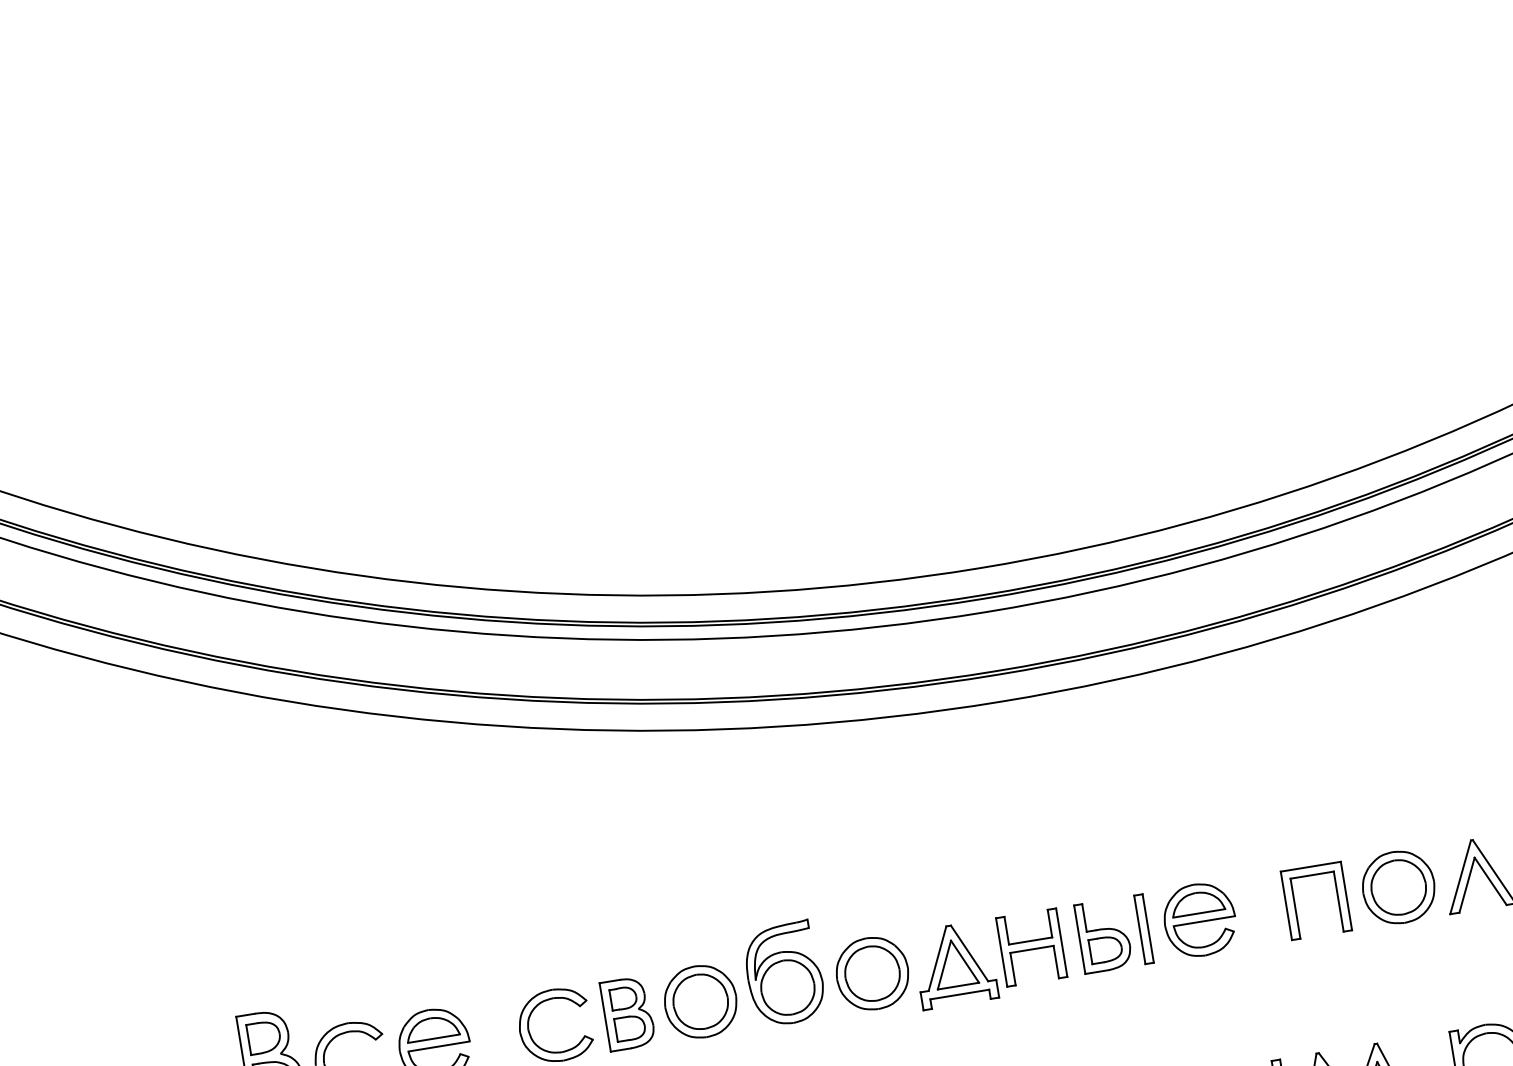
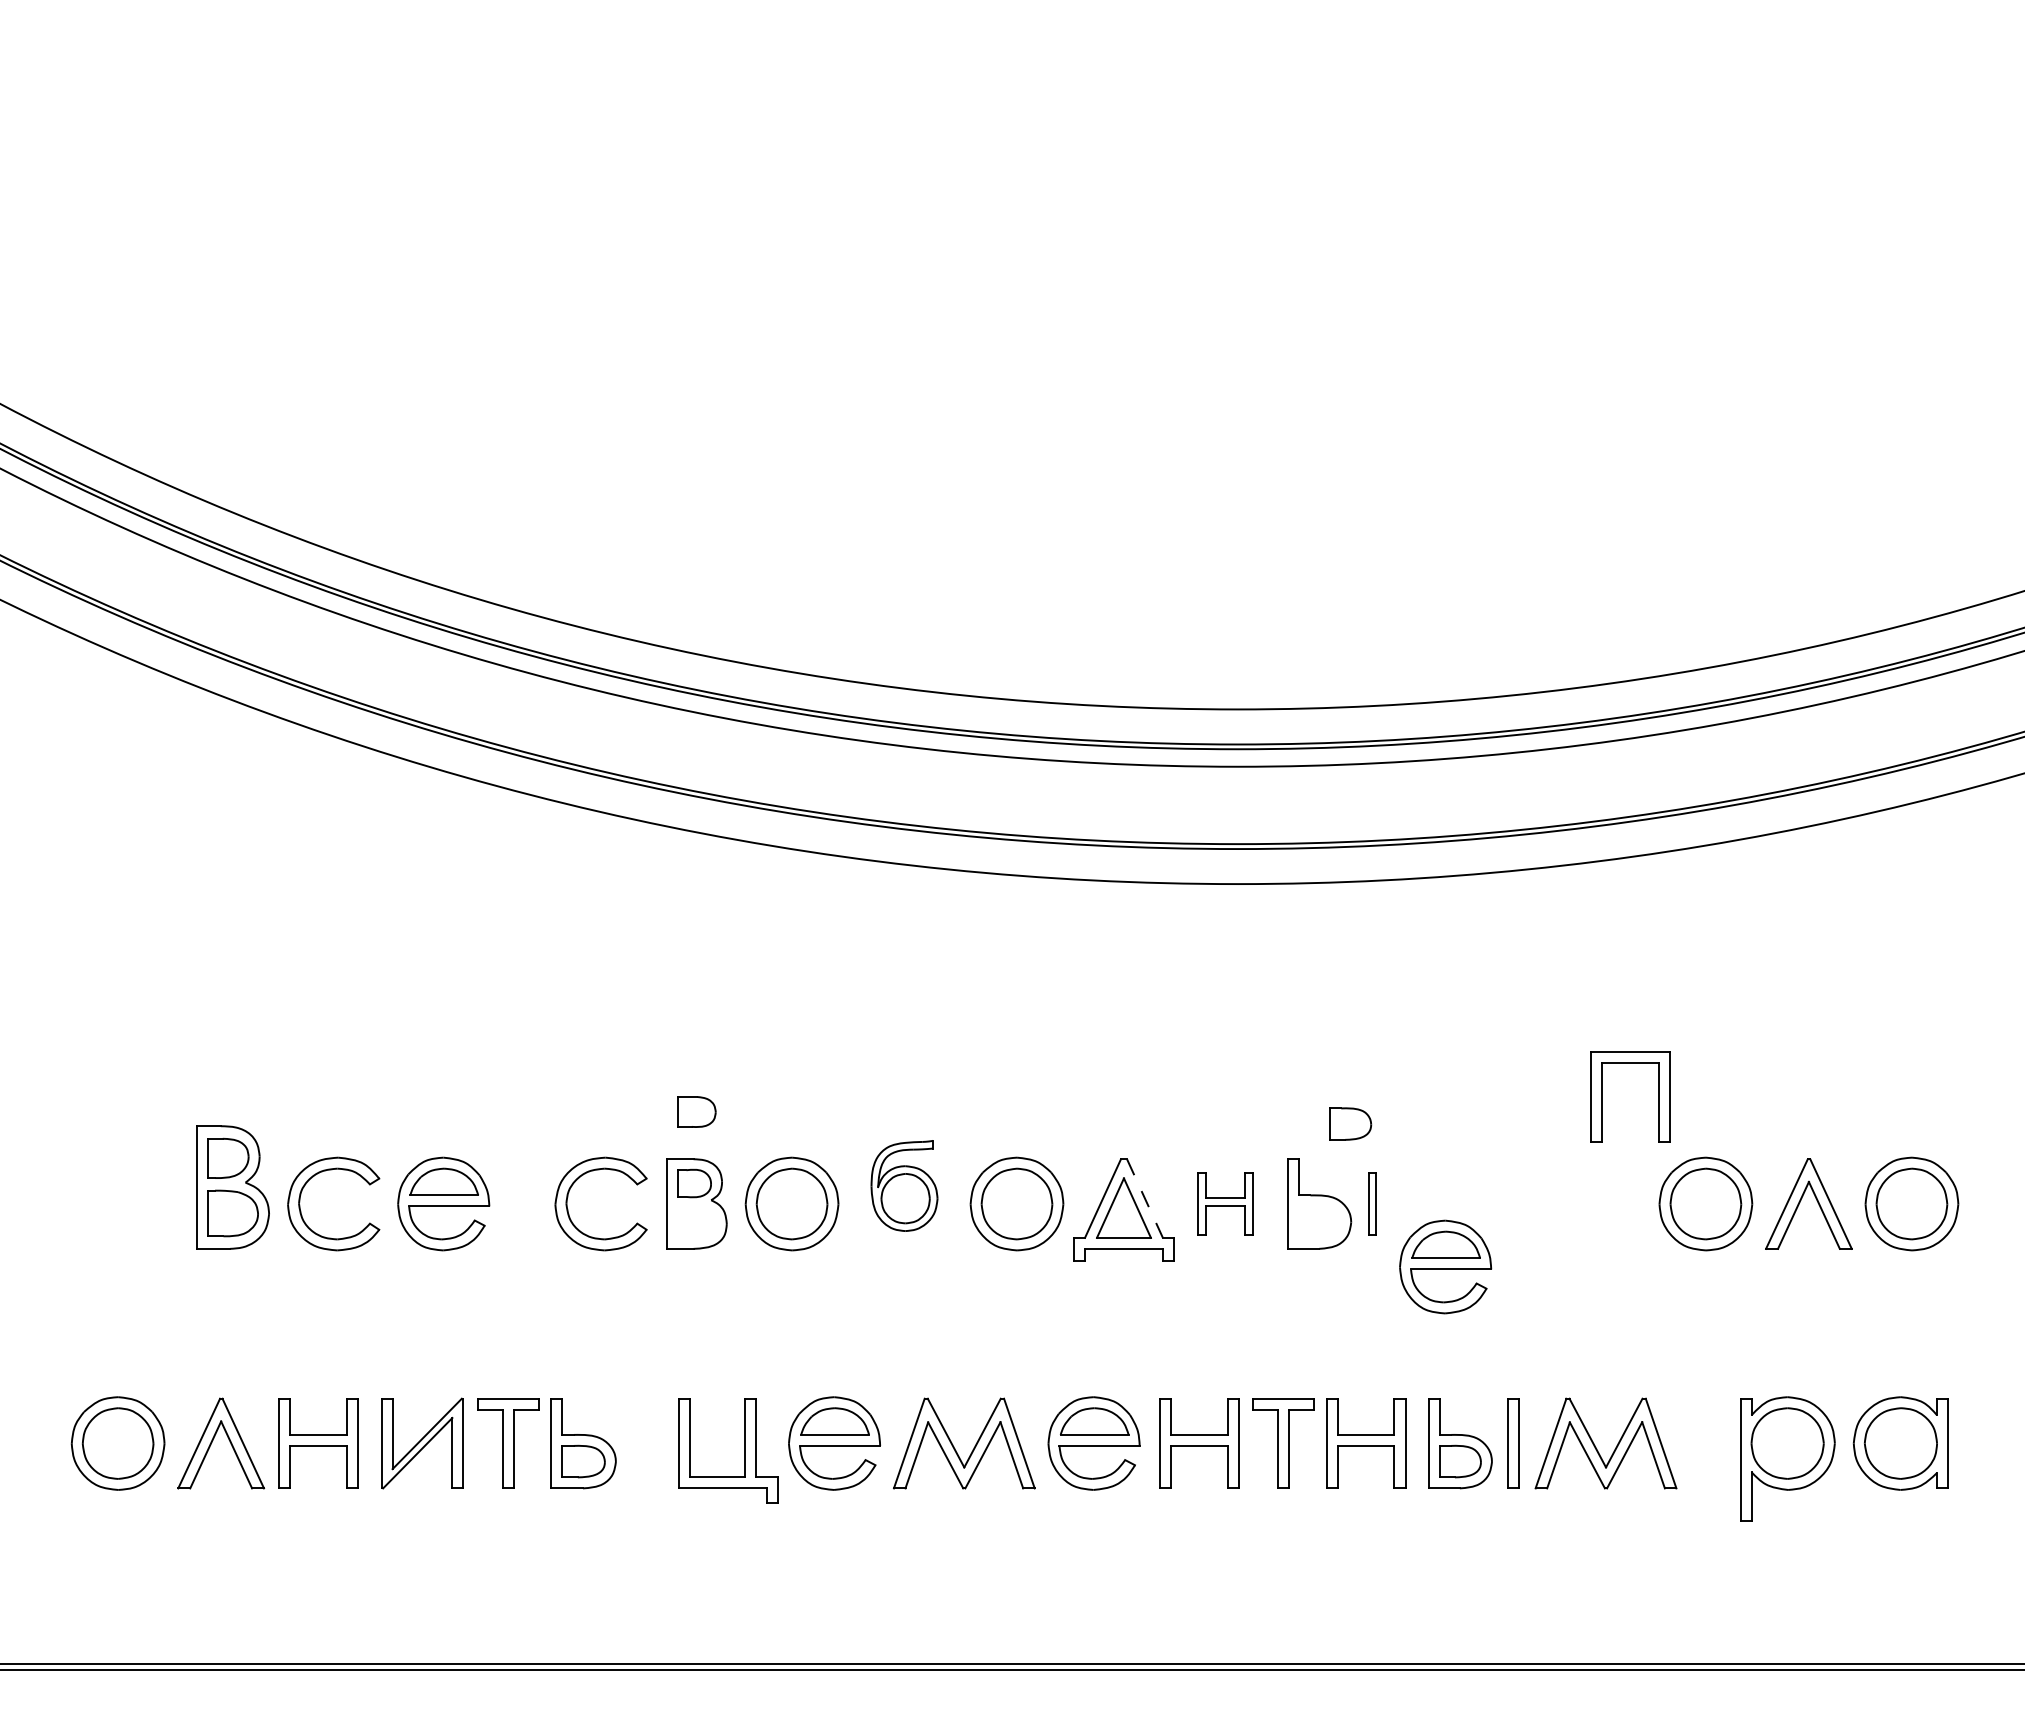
part: (1295, 904) -> (1602, 1096), moved
part: (1199, 919) -> (1445, 1266), moved
part: (1143, 928) -> (1372, 1203), size x0.7
part: (1031, 947) -> (1225, 1203), size x0.7
part: (1105, 949) -> (1350, 1123), moved
line: (970, 954) -> (1145, 1199), solid -> dashed
part: (784, 973) -> (904, 1185), size x0.7
part: (630, 1027) -> (696, 1111), moved

